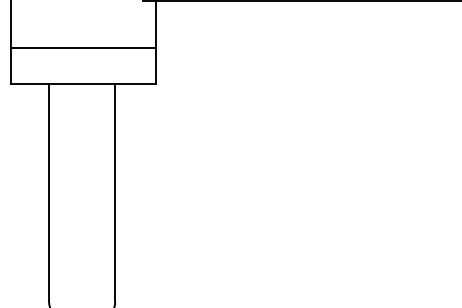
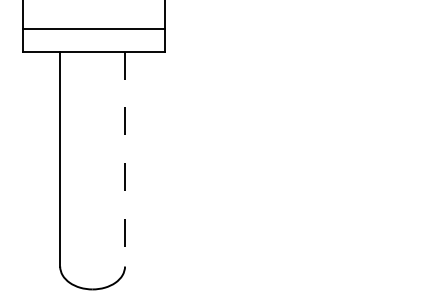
line: (83, 48) -> (93, 28), moved
line: (115, 193) -> (125, 159), solid -> dashed

